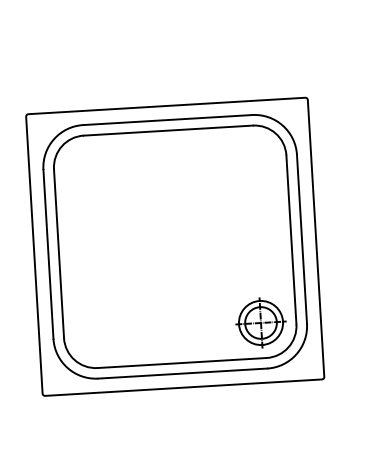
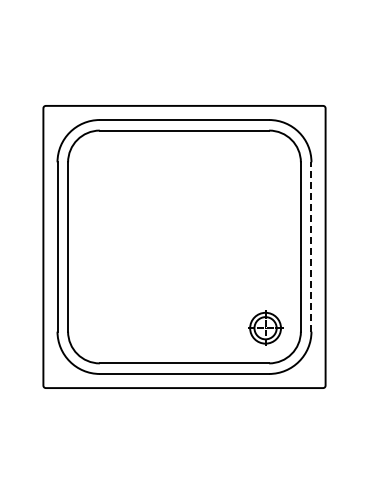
line: (301, 238) -> (311, 246), solid -> dashed
part: (260, 323) -> (265, 328), size x0.7

